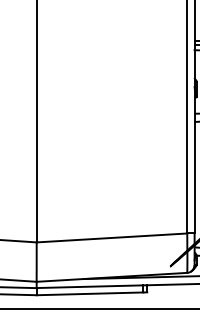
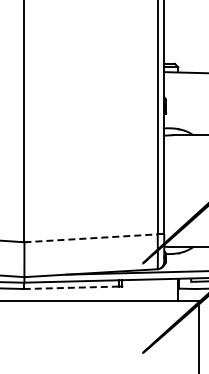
line: (112, 238) -> (91, 238), solid -> dashed
line: (89, 293) -> (71, 287), solid -> dashed

